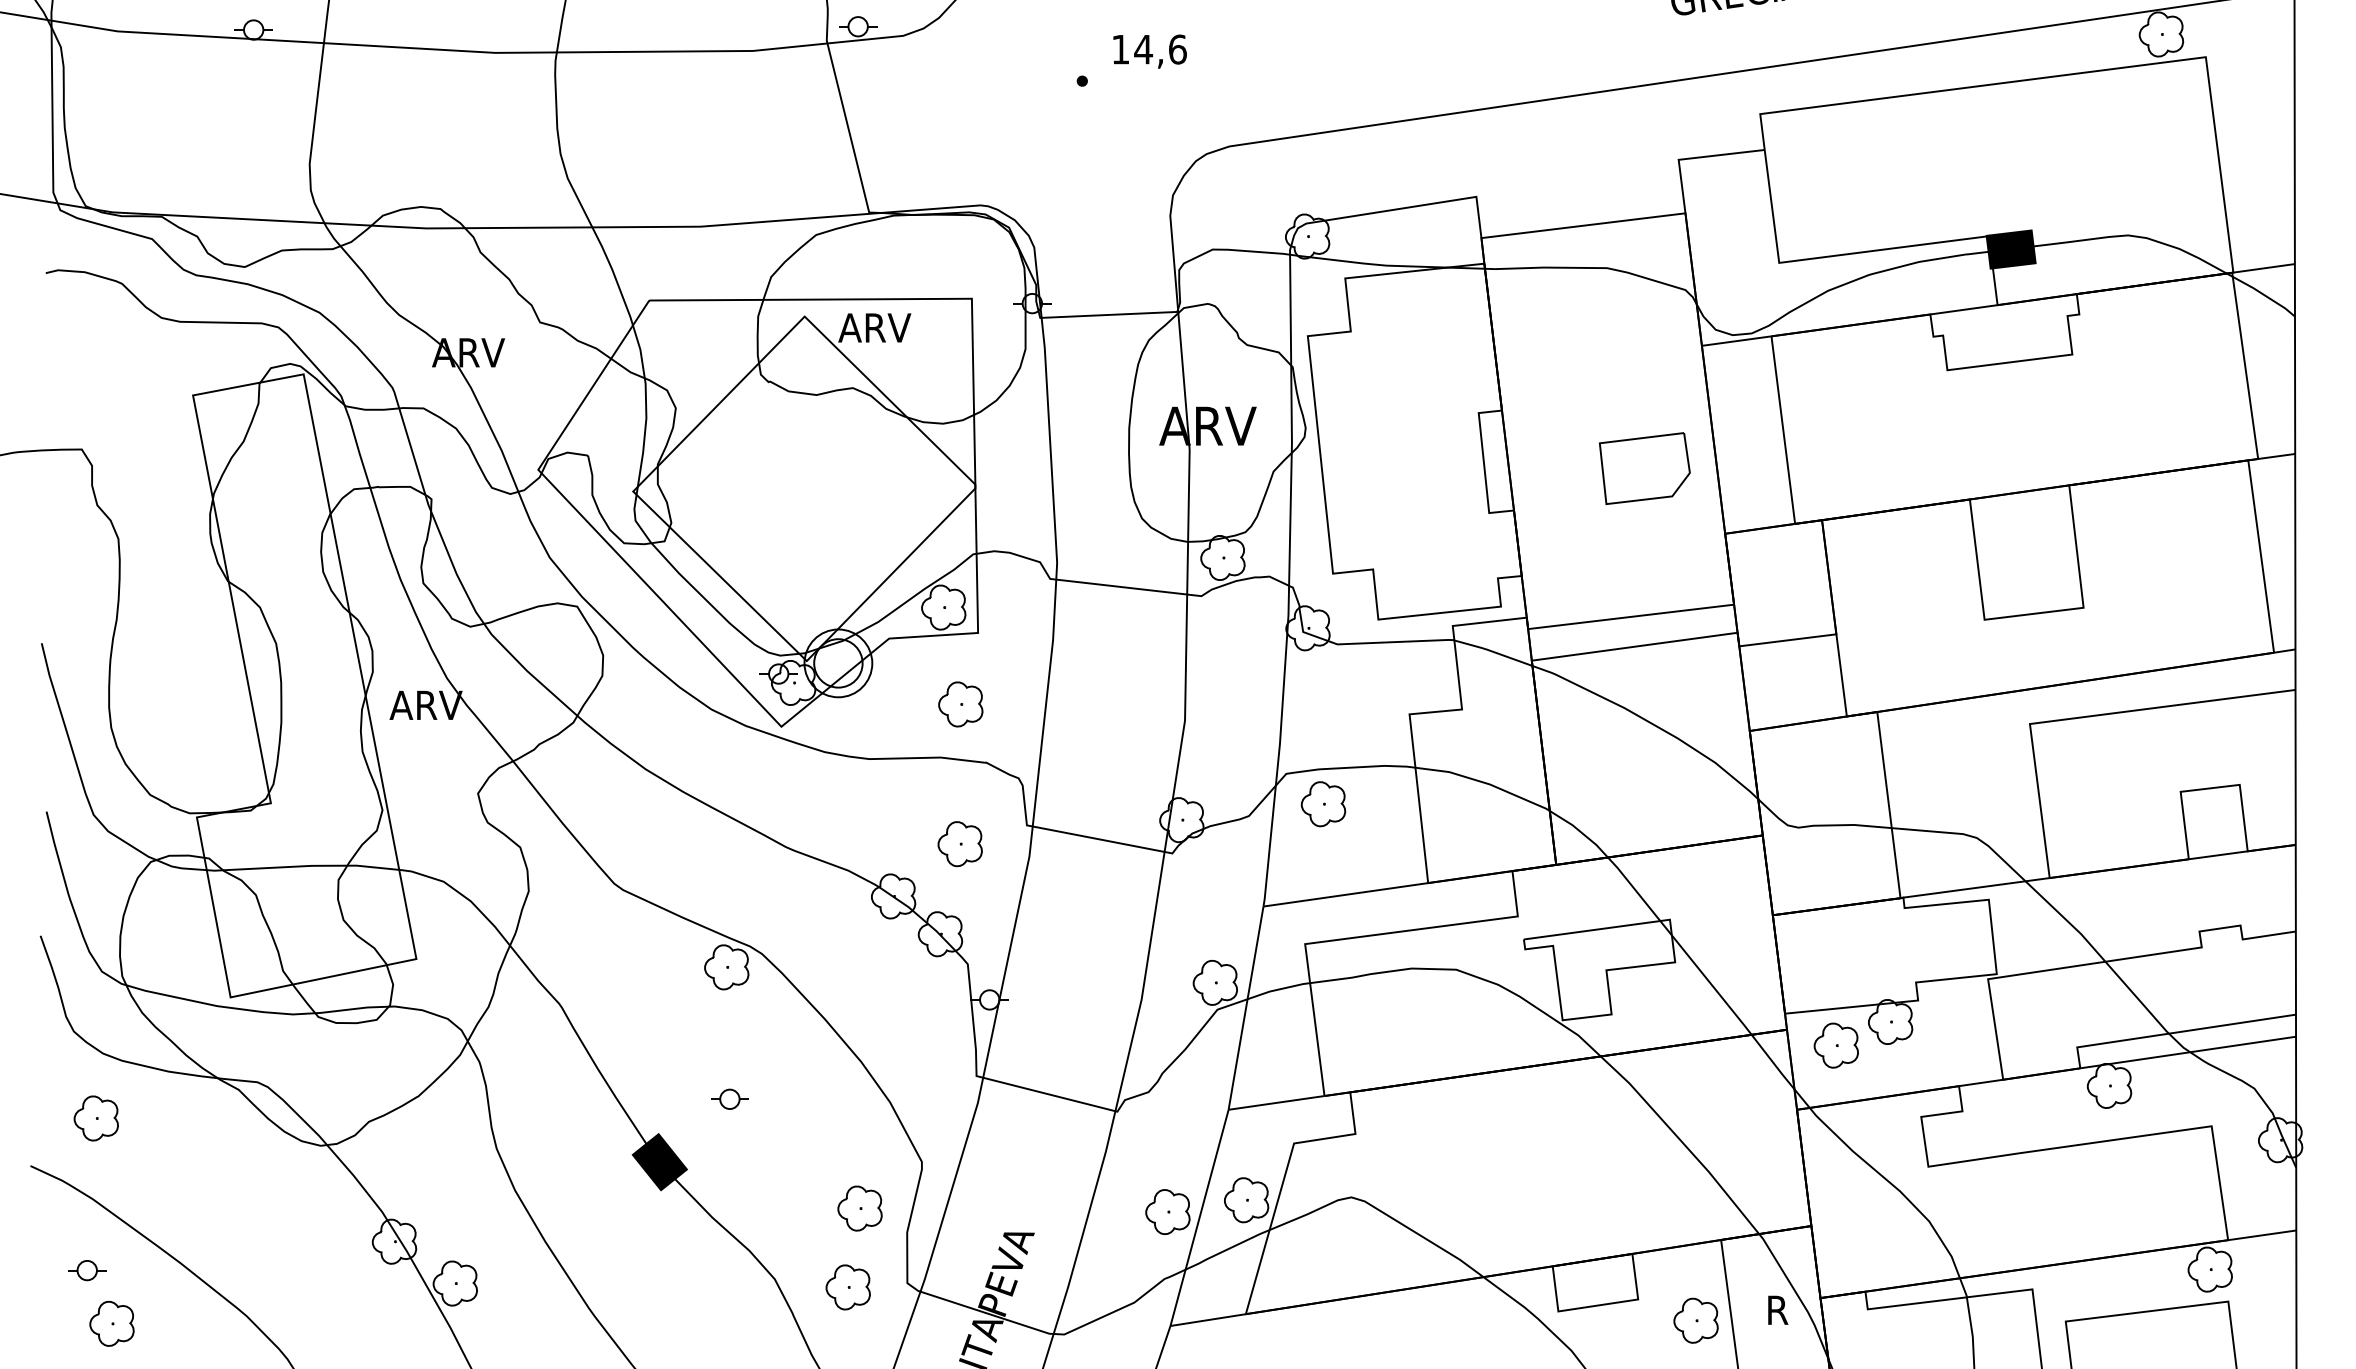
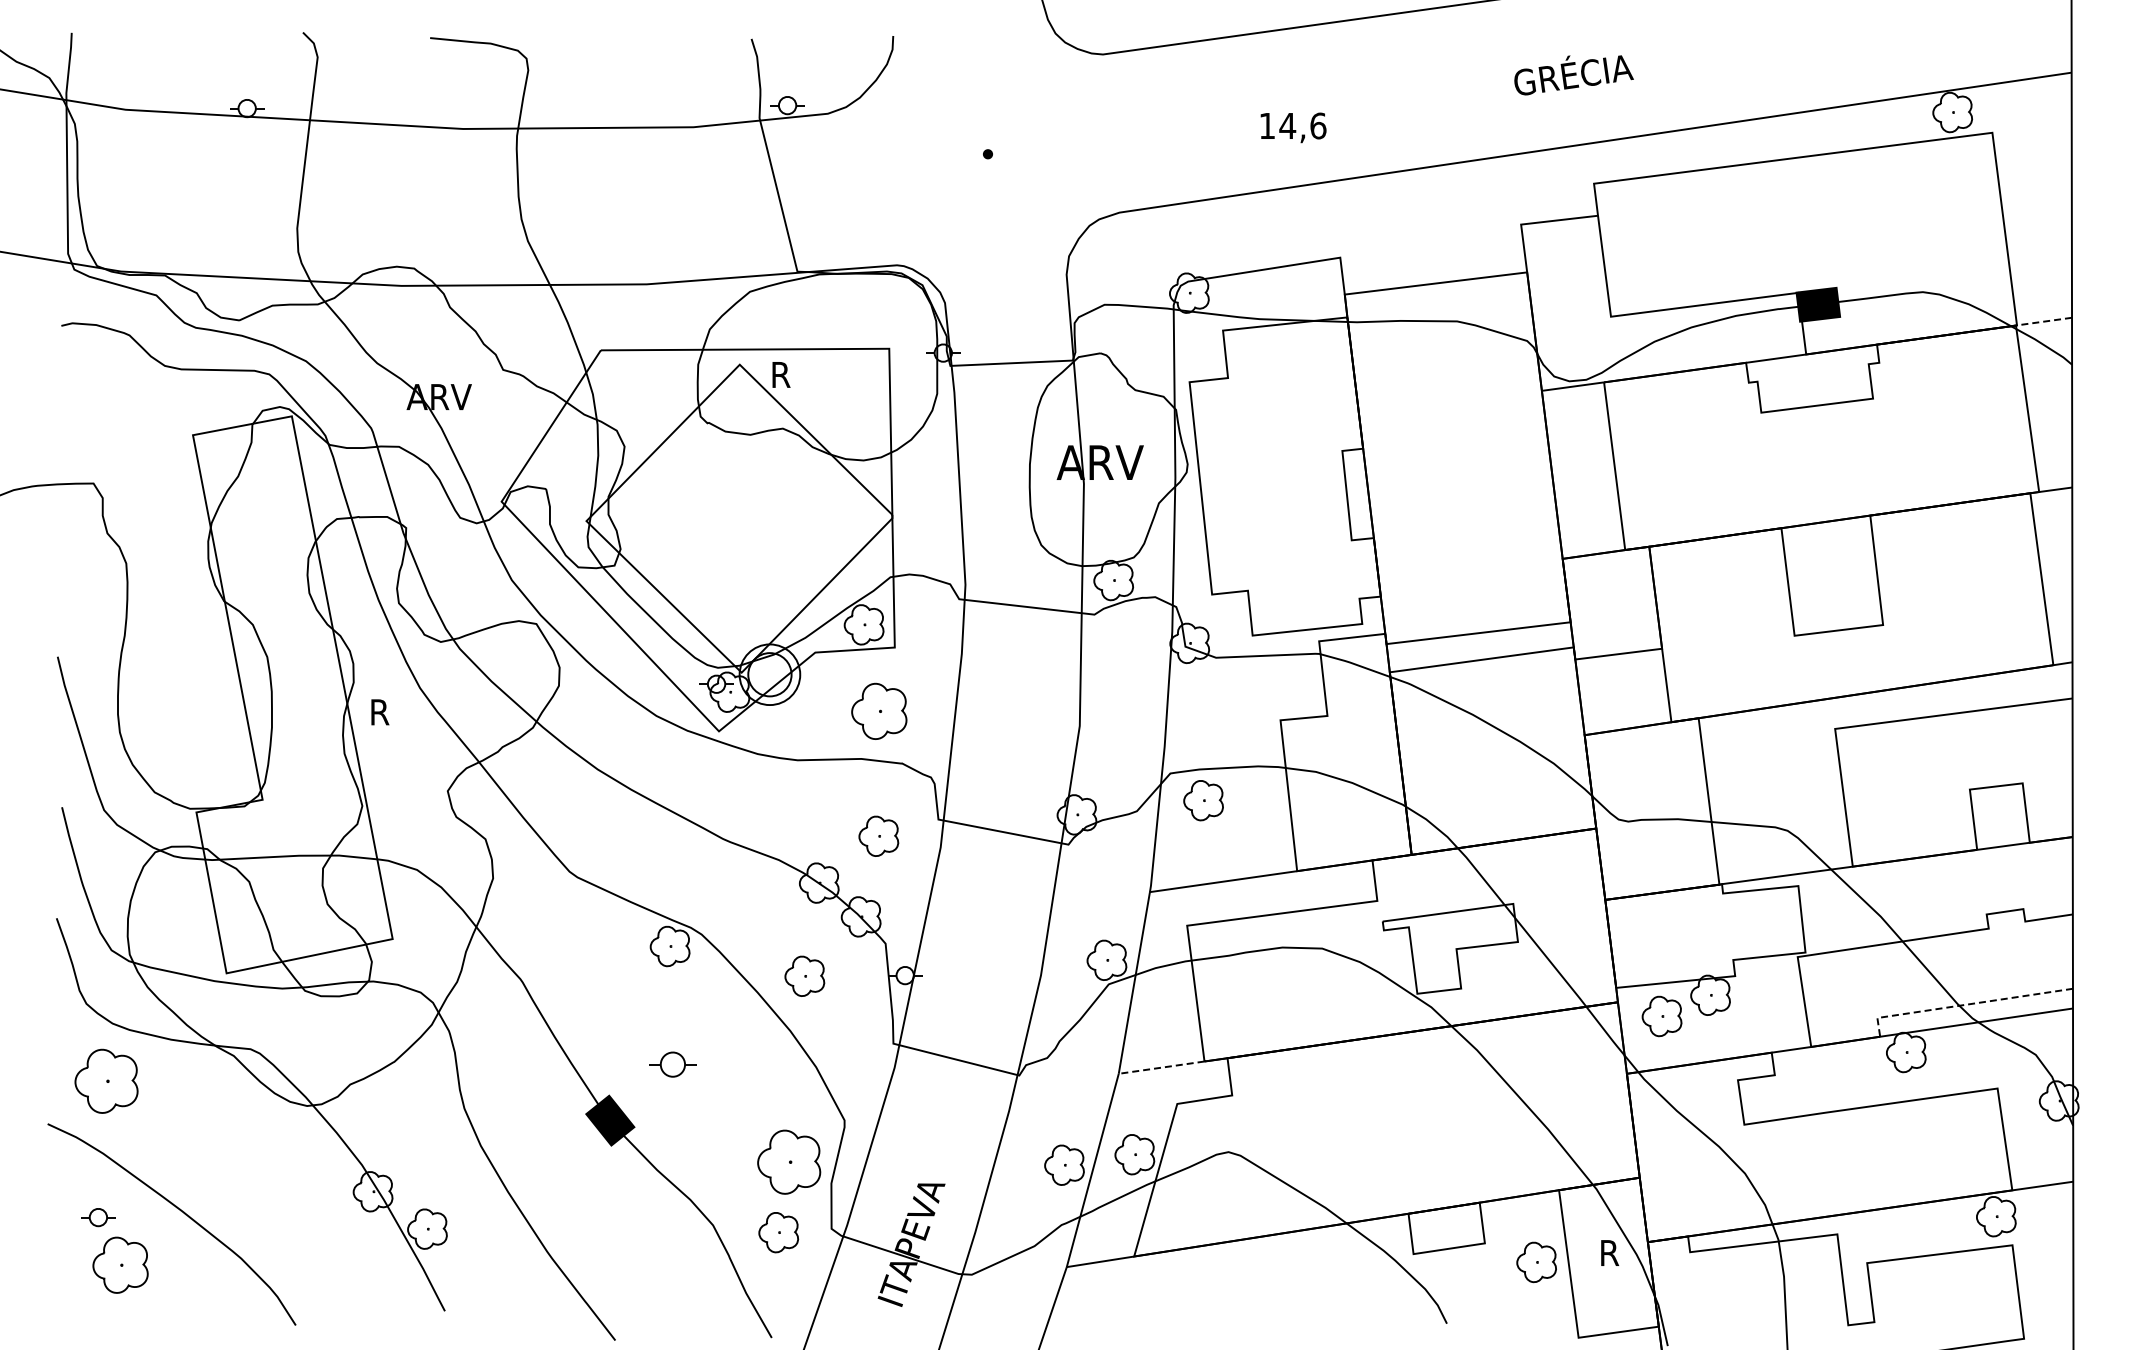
text: (1150, 51) -> (1293, 127), moved
line: (2261, 268) -> (2042, 321), solid -> dashed
text: (873, 327) -> (801, 374), ARV -> R
part: (1644, 468) -> (1490, 500), removed
part: (960, 704) -> (879, 711), size x1.4
text: (425, 705) -> (400, 712), ARV -> R
part: (877, 999) -> (804, 975), added
line: (2175, 1032) -> (1965, 1004), solid -> dashed
part: (729, 1098) -> (672, 1063), size x1.4
line: (1276, 1102) -> (1161, 1067), solid -> dashed
part: (96, 1118) -> (106, 1081), size x1.6
part: (860, 1207) -> (789, 1161), size x1.6
part: (111, 1323) -> (120, 1264), size x1.4

